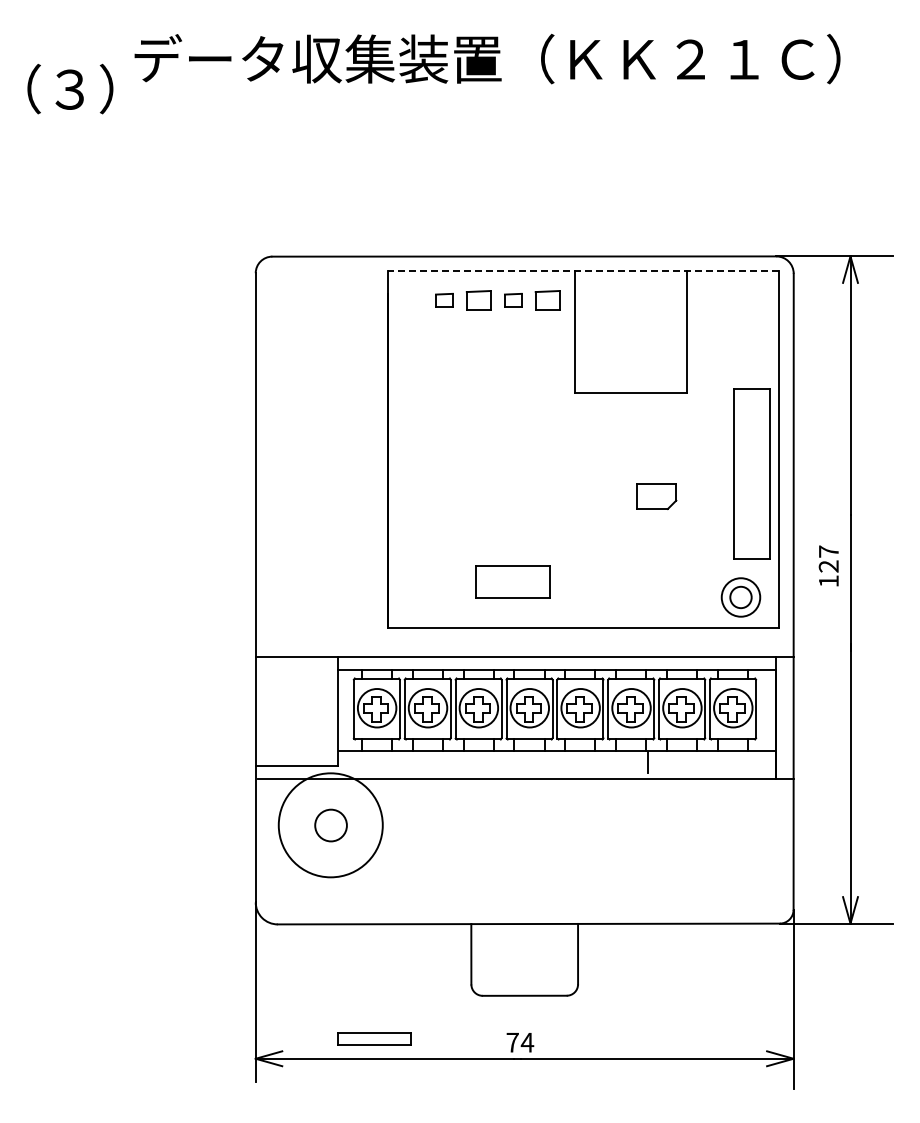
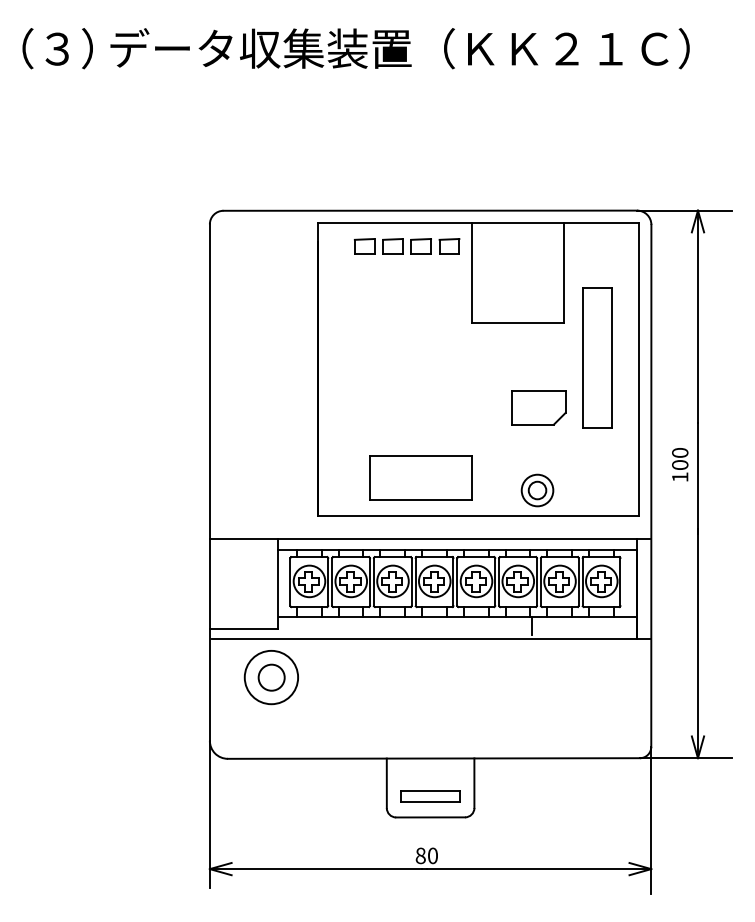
text: (70, 88) -> (57, 48), moved
line: (583, 271) -> (478, 222), dashed -> solid
part: (444, 300) -> (364, 246), size x1.43
part: (513, 300) -> (421, 246), size x1.43
part: (751, 473) -> (597, 357), moved
part: (656, 496) -> (538, 407), size x1.67
text: (828, 558) -> (679, 458), 127 -> 100
part: (512, 581) -> (420, 477), size x1.67
part: (740, 597) -> (537, 490), moved
circle: (330, 824) -> (271, 676), size x0.62
part: (374, 1038) -> (430, 795), moved
text: (520, 1042) -> (427, 855), 74 -> 80

